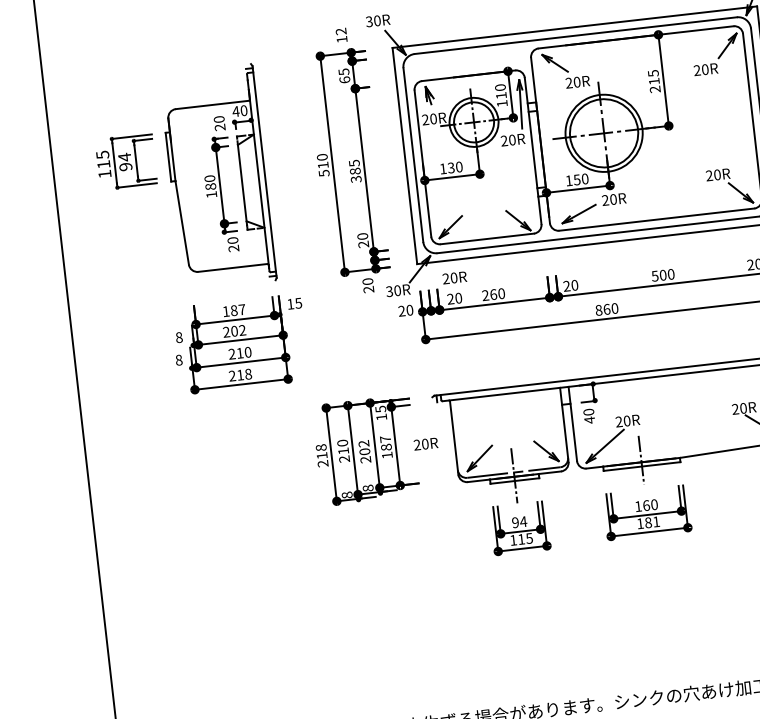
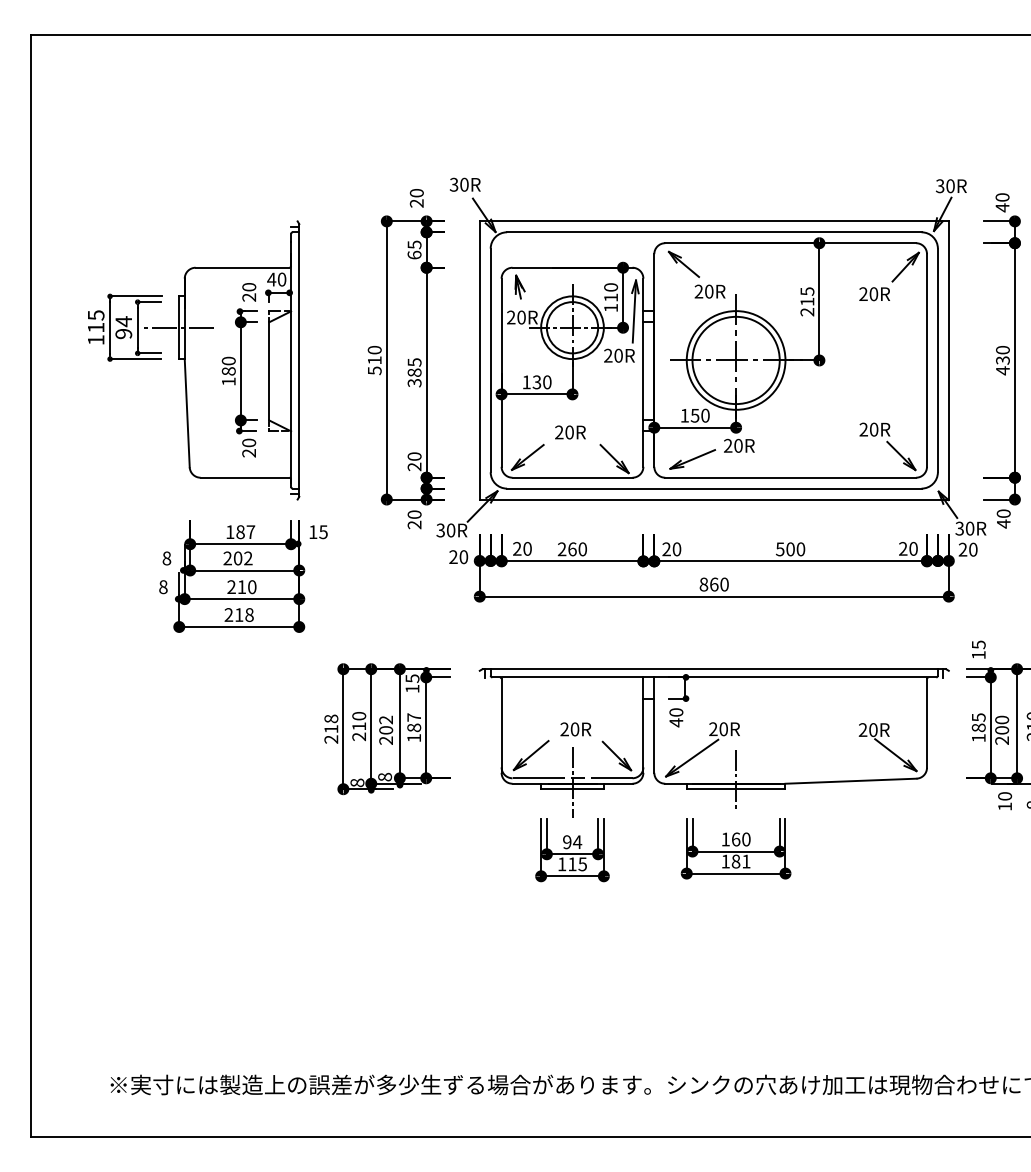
text: (341, 35) -> (416, 198), 12 -> 20
line: (168, 157) -> (179, 327), added
text: (454, 277) -> (570, 432), moved
text: (425, 444) -> (575, 729), moved

